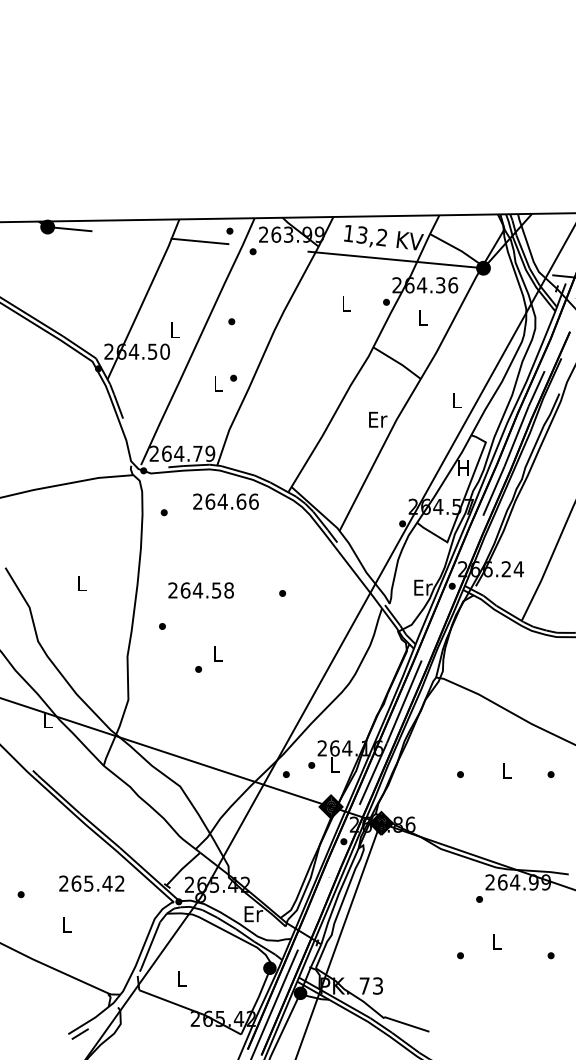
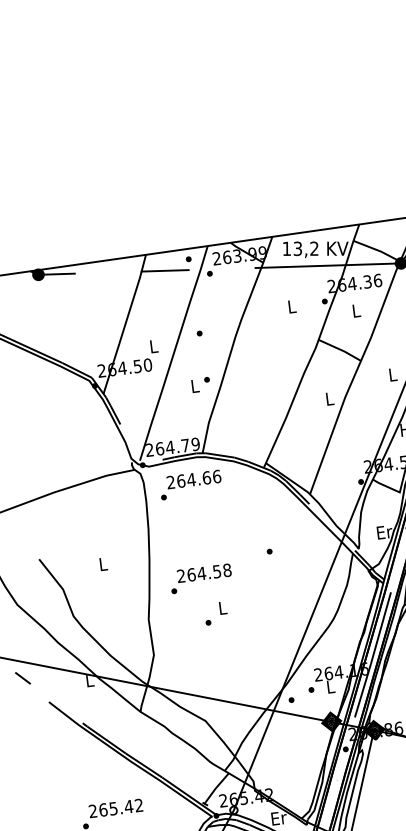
text: (378, 419) -> (330, 398), Er -> L
text: (225, 501) -> (193, 479), moved
text: (200, 590) -> (203, 573), moved
text: (91, 883) -> (115, 808), moved

